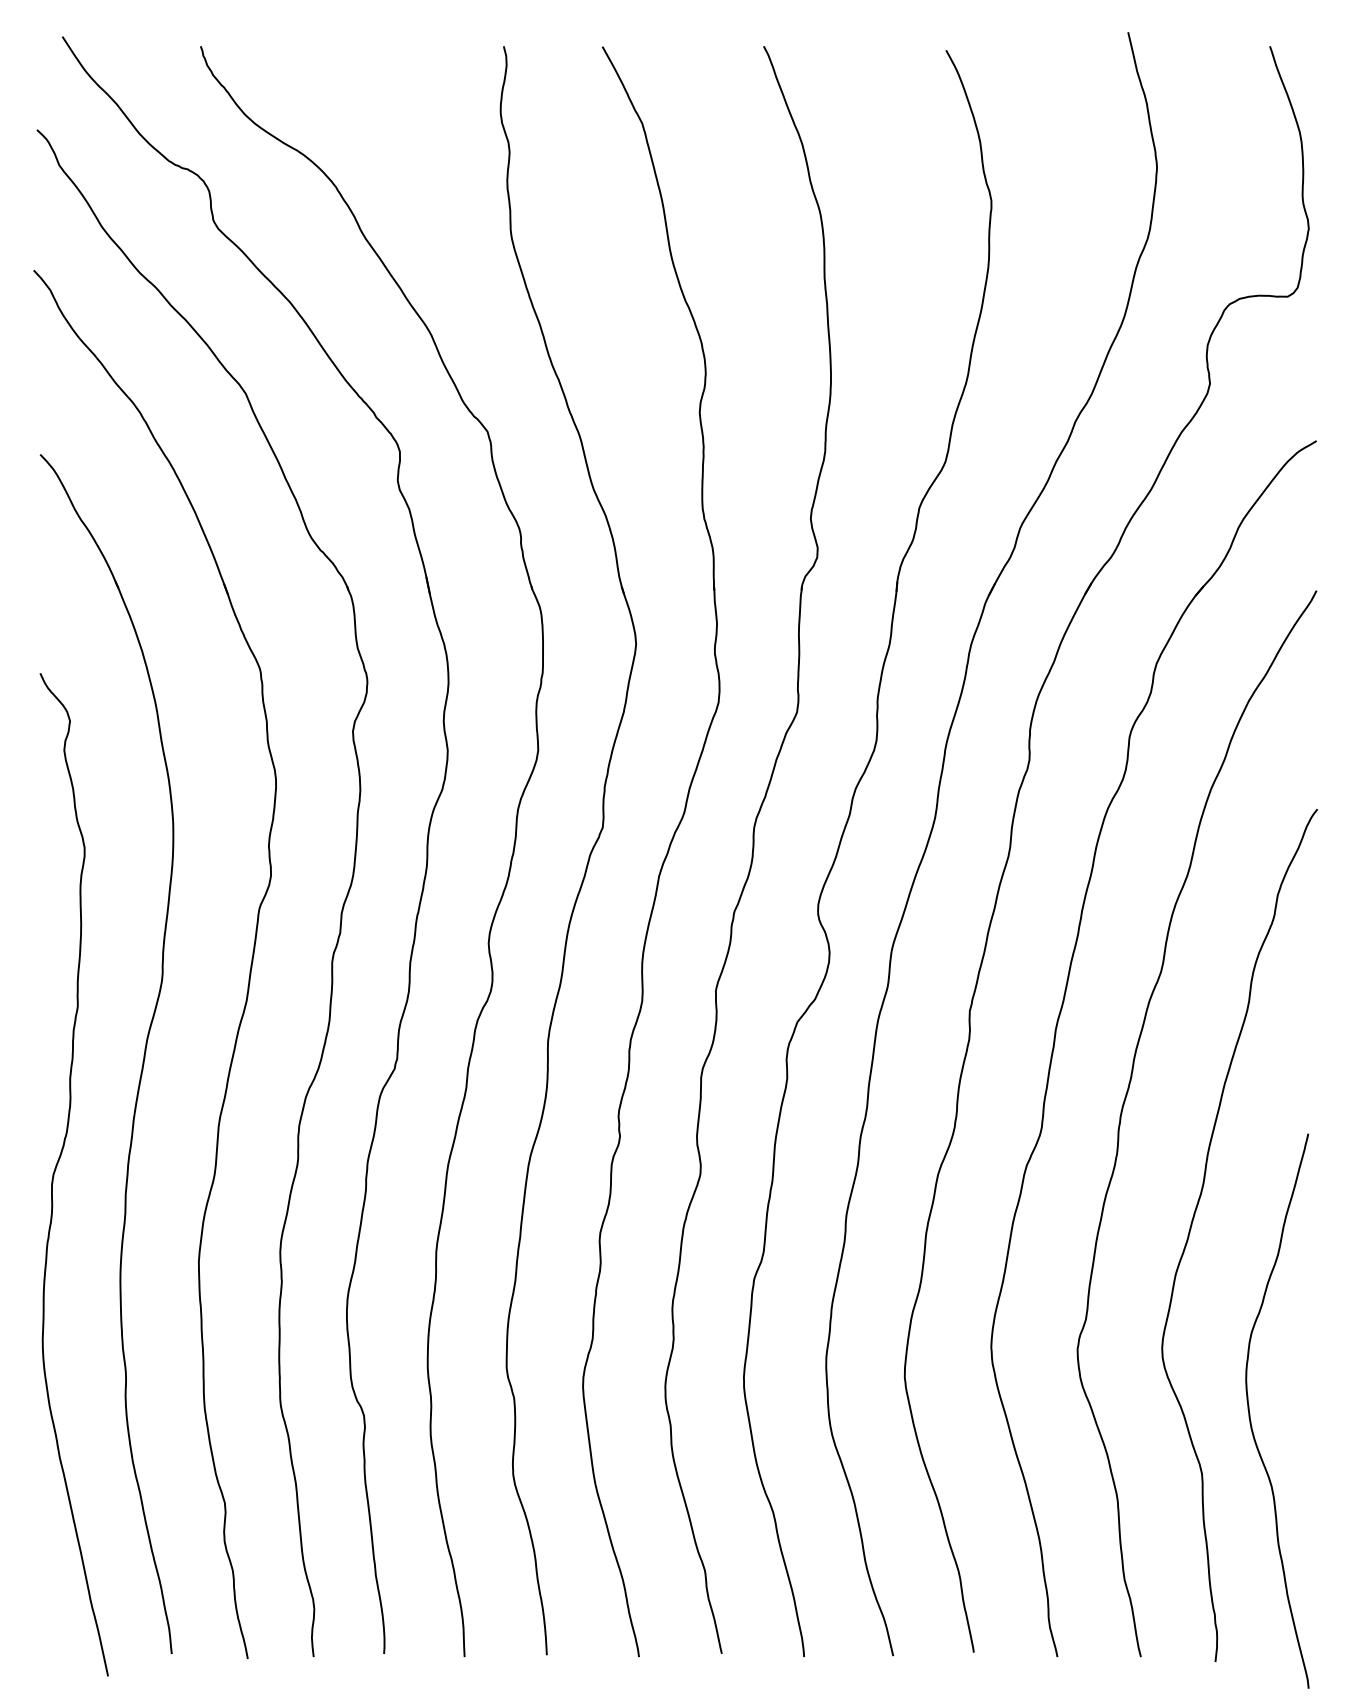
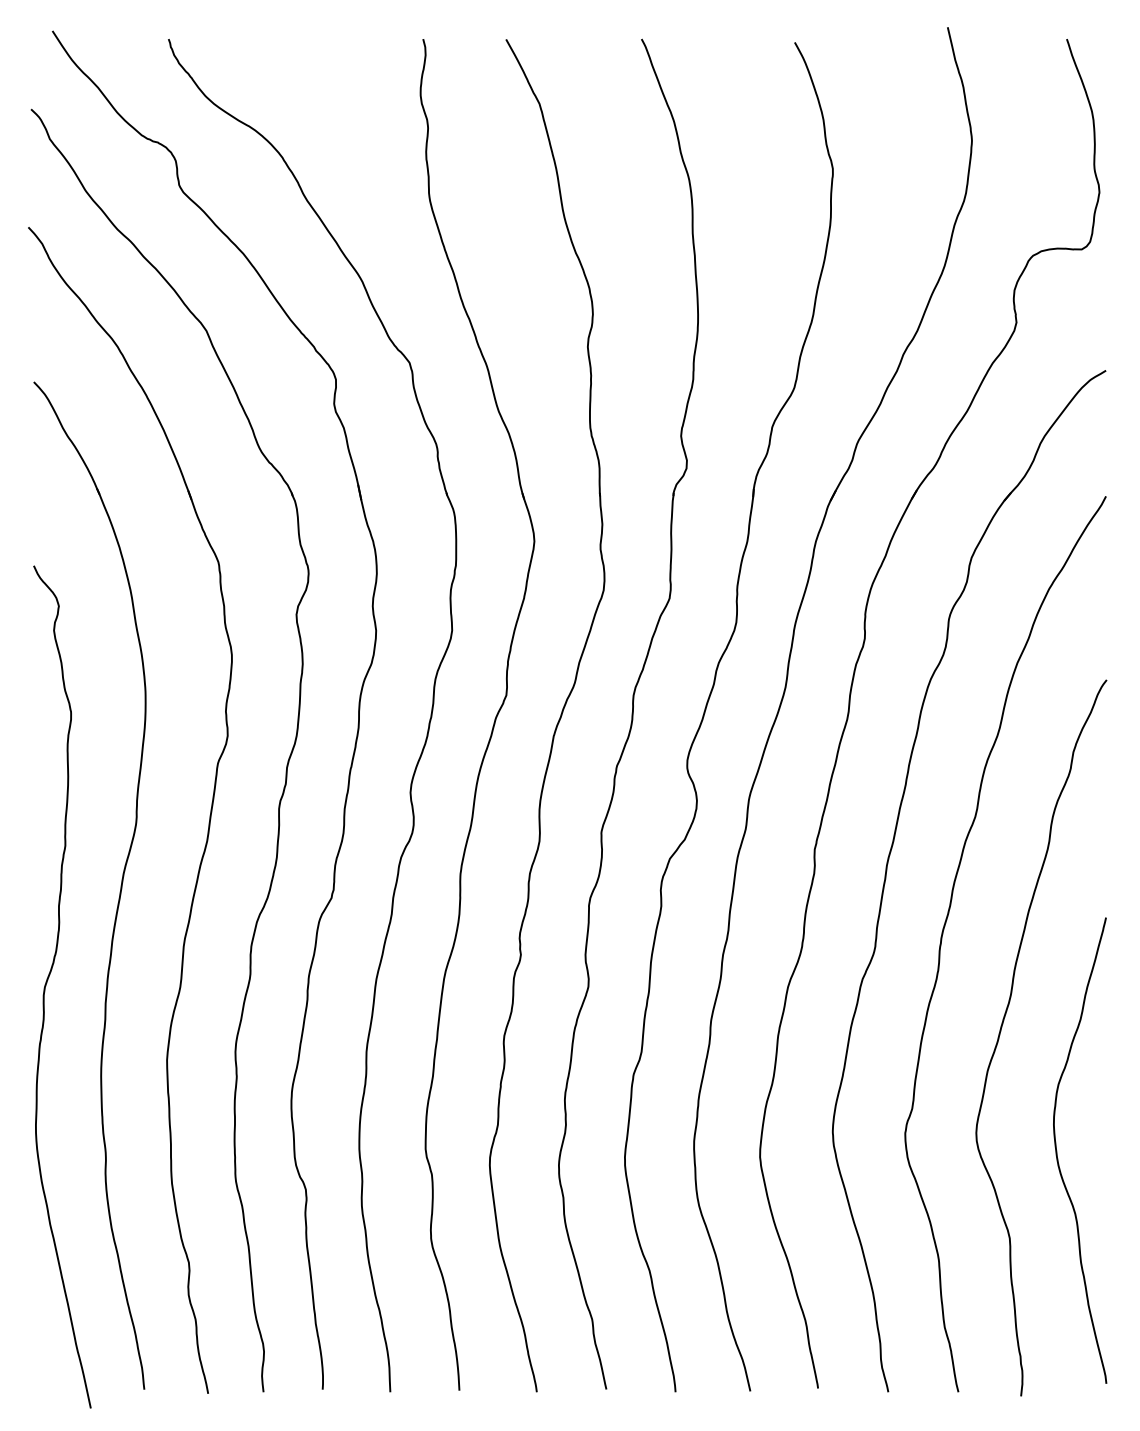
curve: (1250, 1410) -> (1057, 1150), moved

